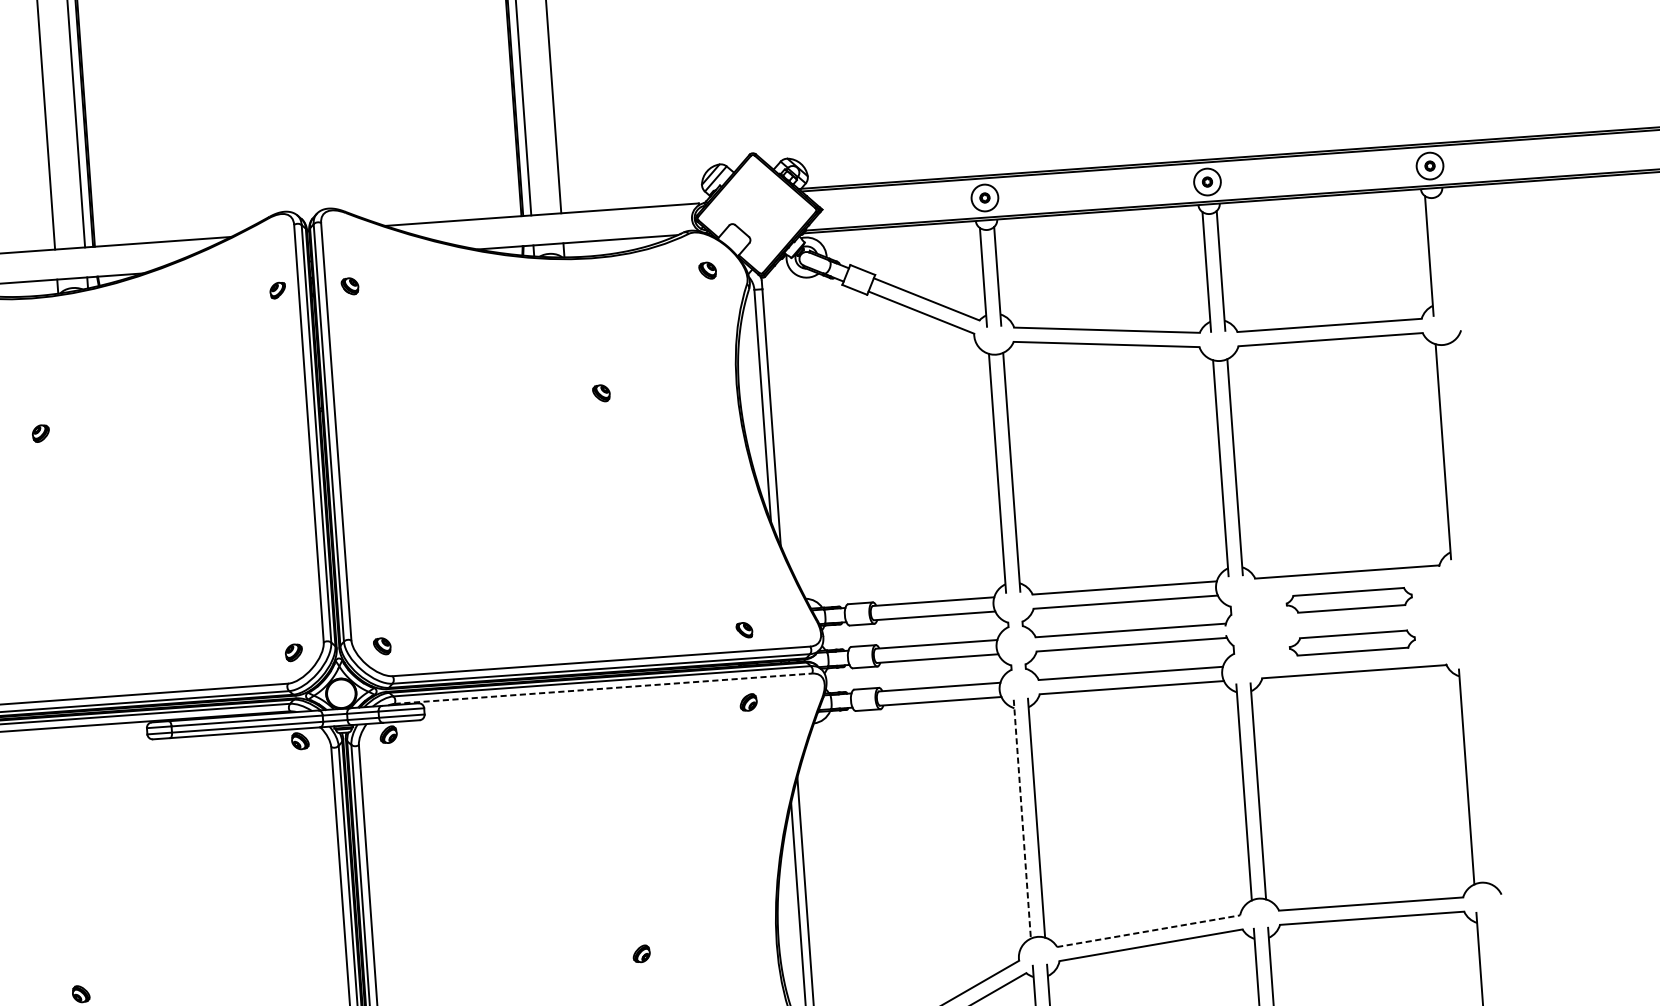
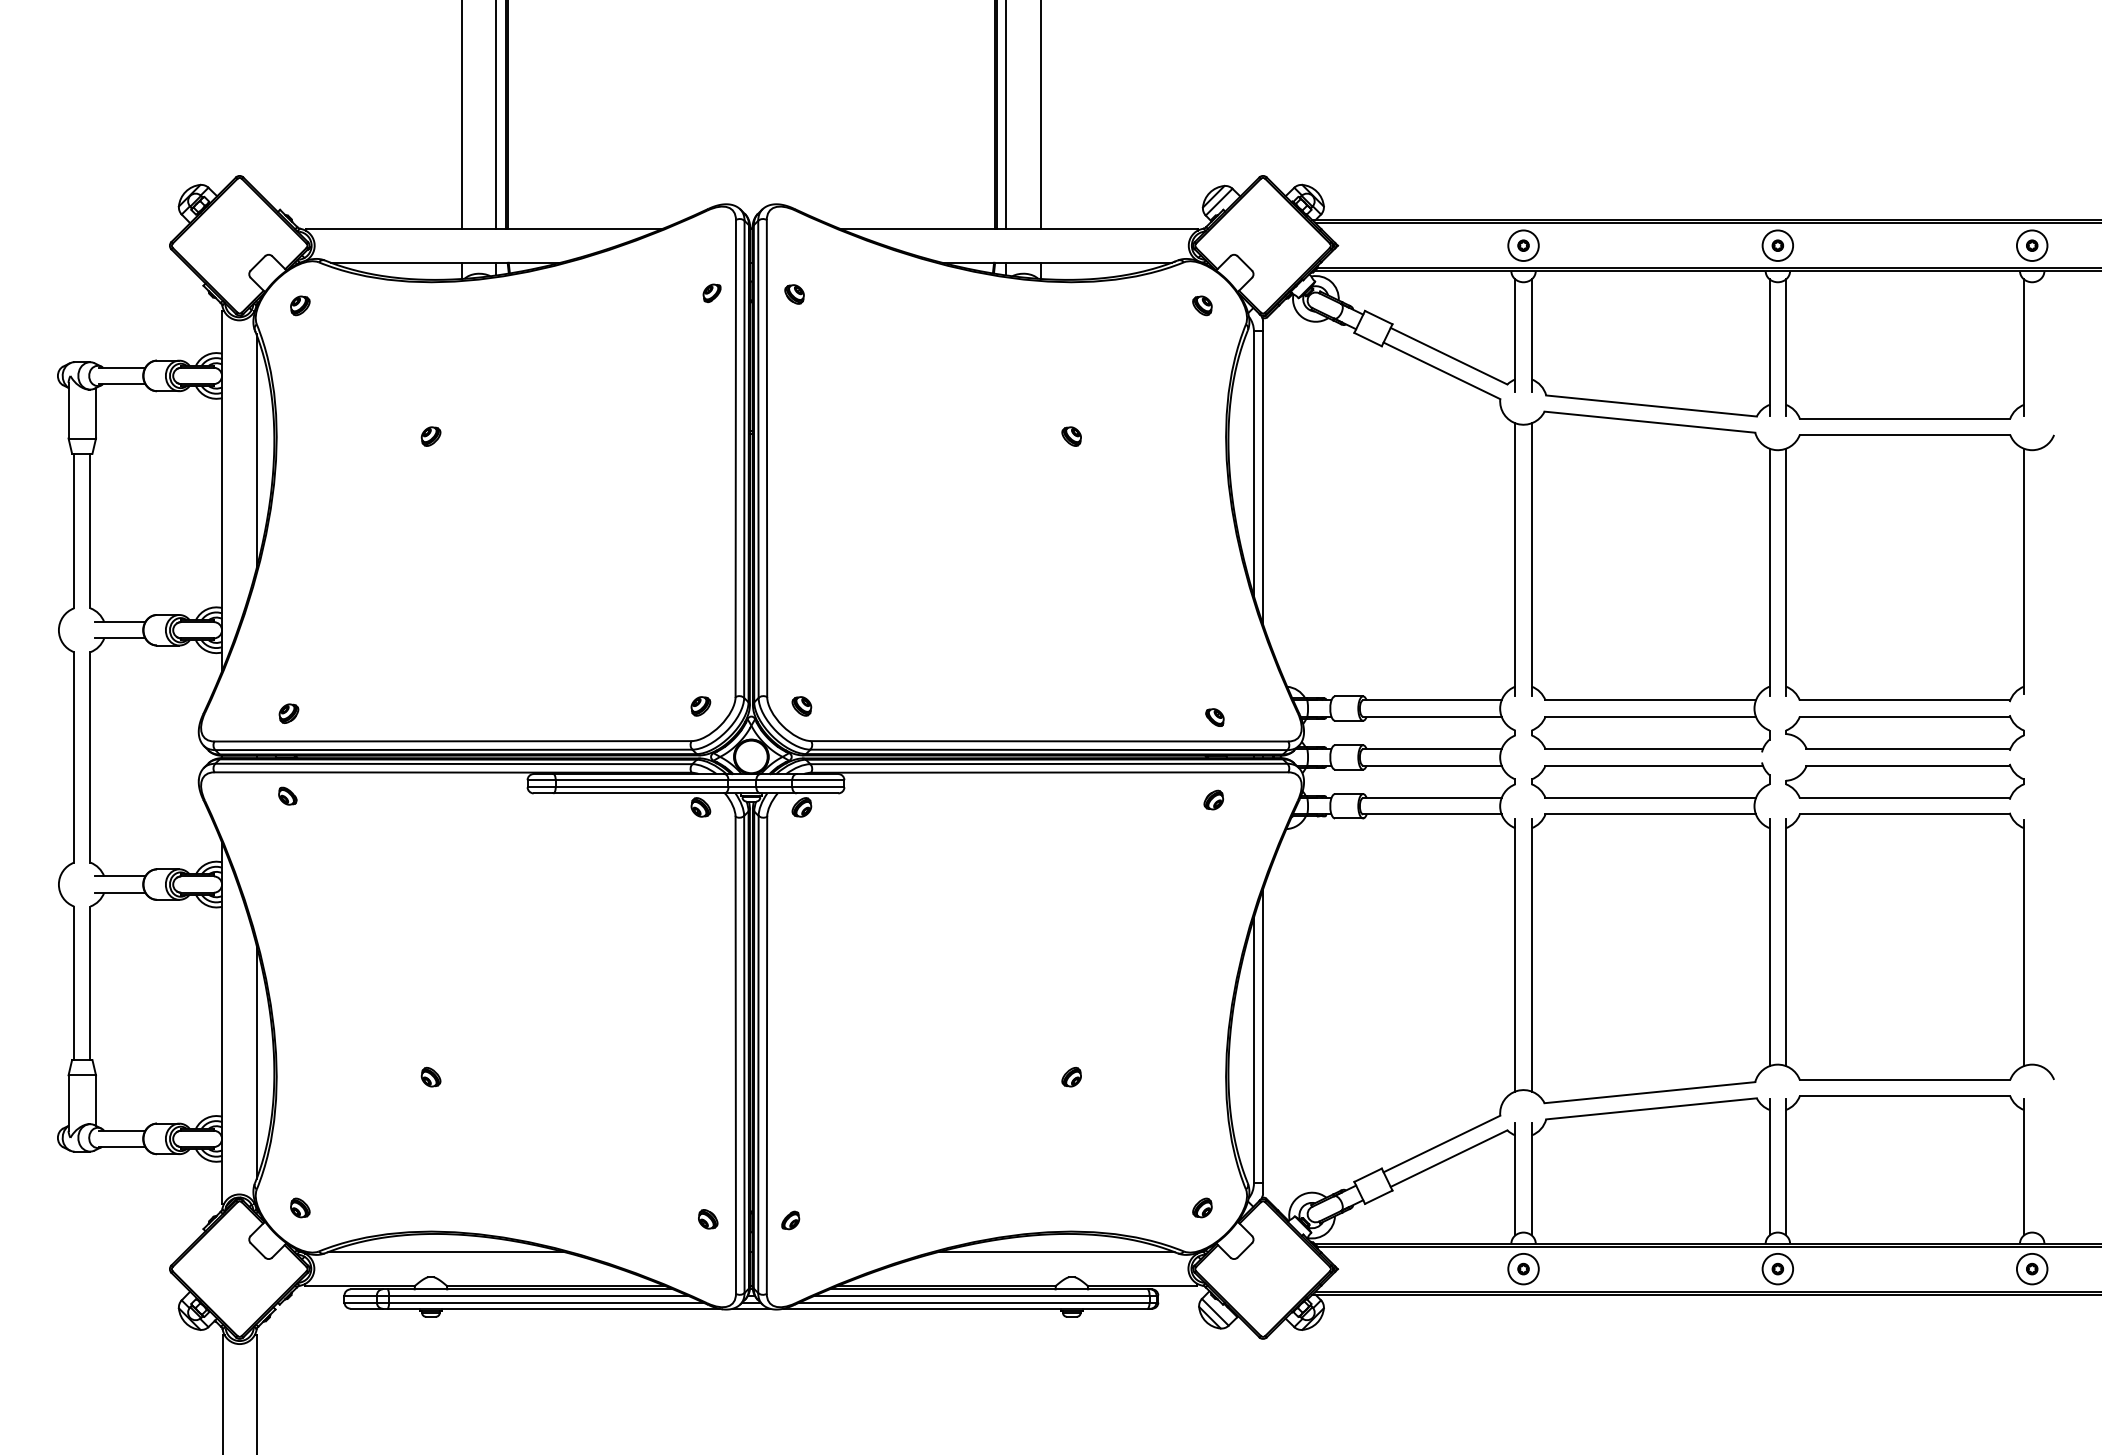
part: (1348, 600) -> (1904, 732), size x1.67
part: (1351, 642) -> (1904, 781), size x1.67
line: (603, 688) -> (1049, 772), dashed -> solid
line: (1022, 819) -> (1515, 955), dashed -> solid
line: (1148, 931) -> (1649, 1092), dashed -> solid

